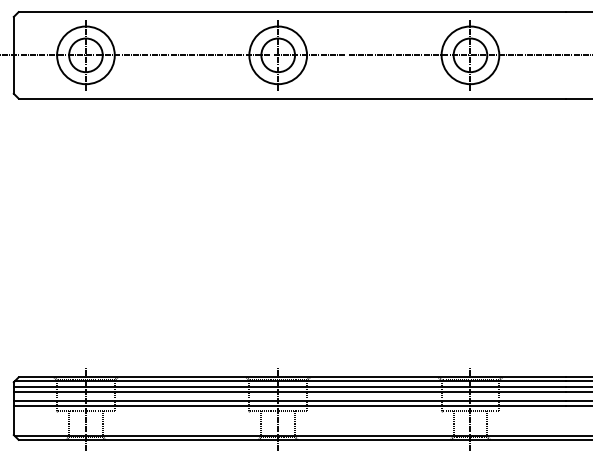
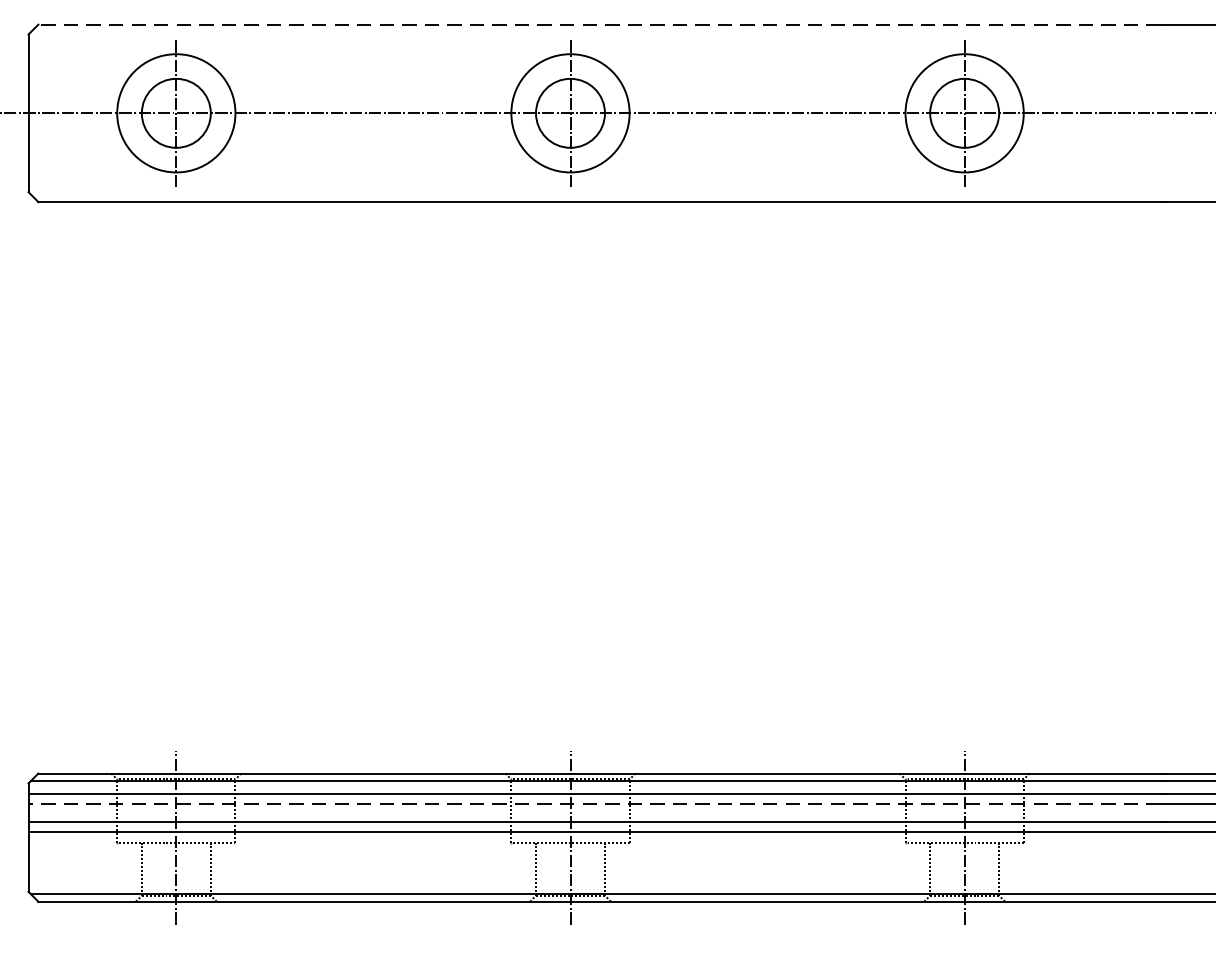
line: (292, 12) -> (599, 25), solid -> dashed
line: (289, 392) -> (593, 804), solid -> dashed

